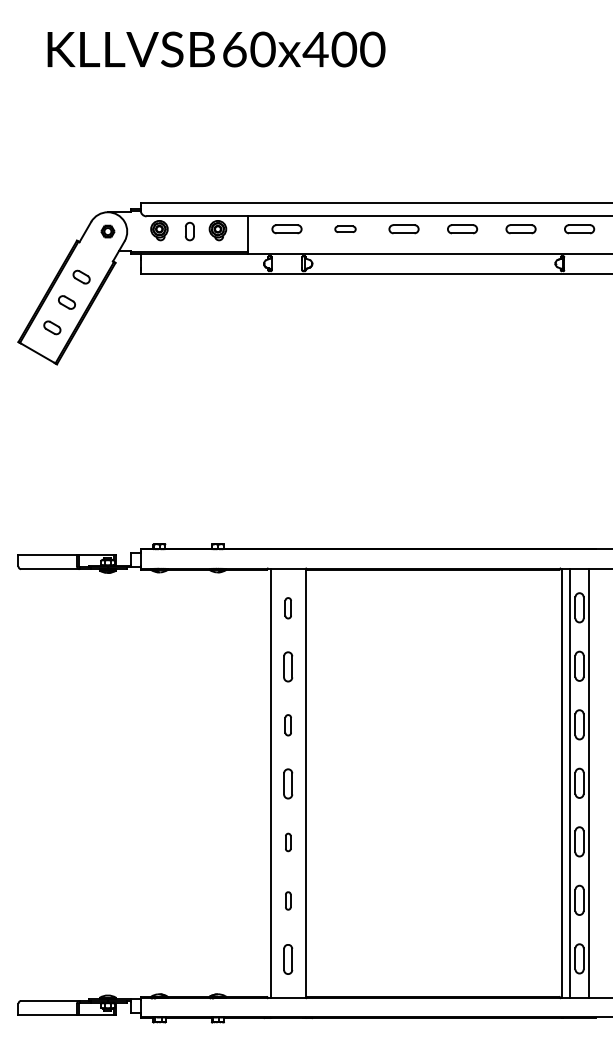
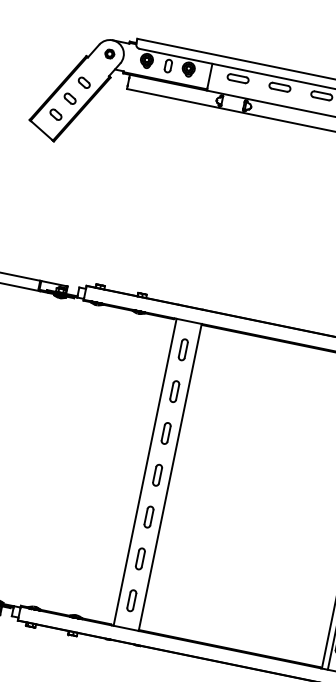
part: (345, 229) -> (279, 87), size x1.43
part: (288, 607) -> (183, 349), size x1.43
part: (288, 724) -> (166, 432), size x1.43
part: (288, 842) -> (149, 517), size x1.67
part: (288, 900) -> (140, 558), size x1.67

